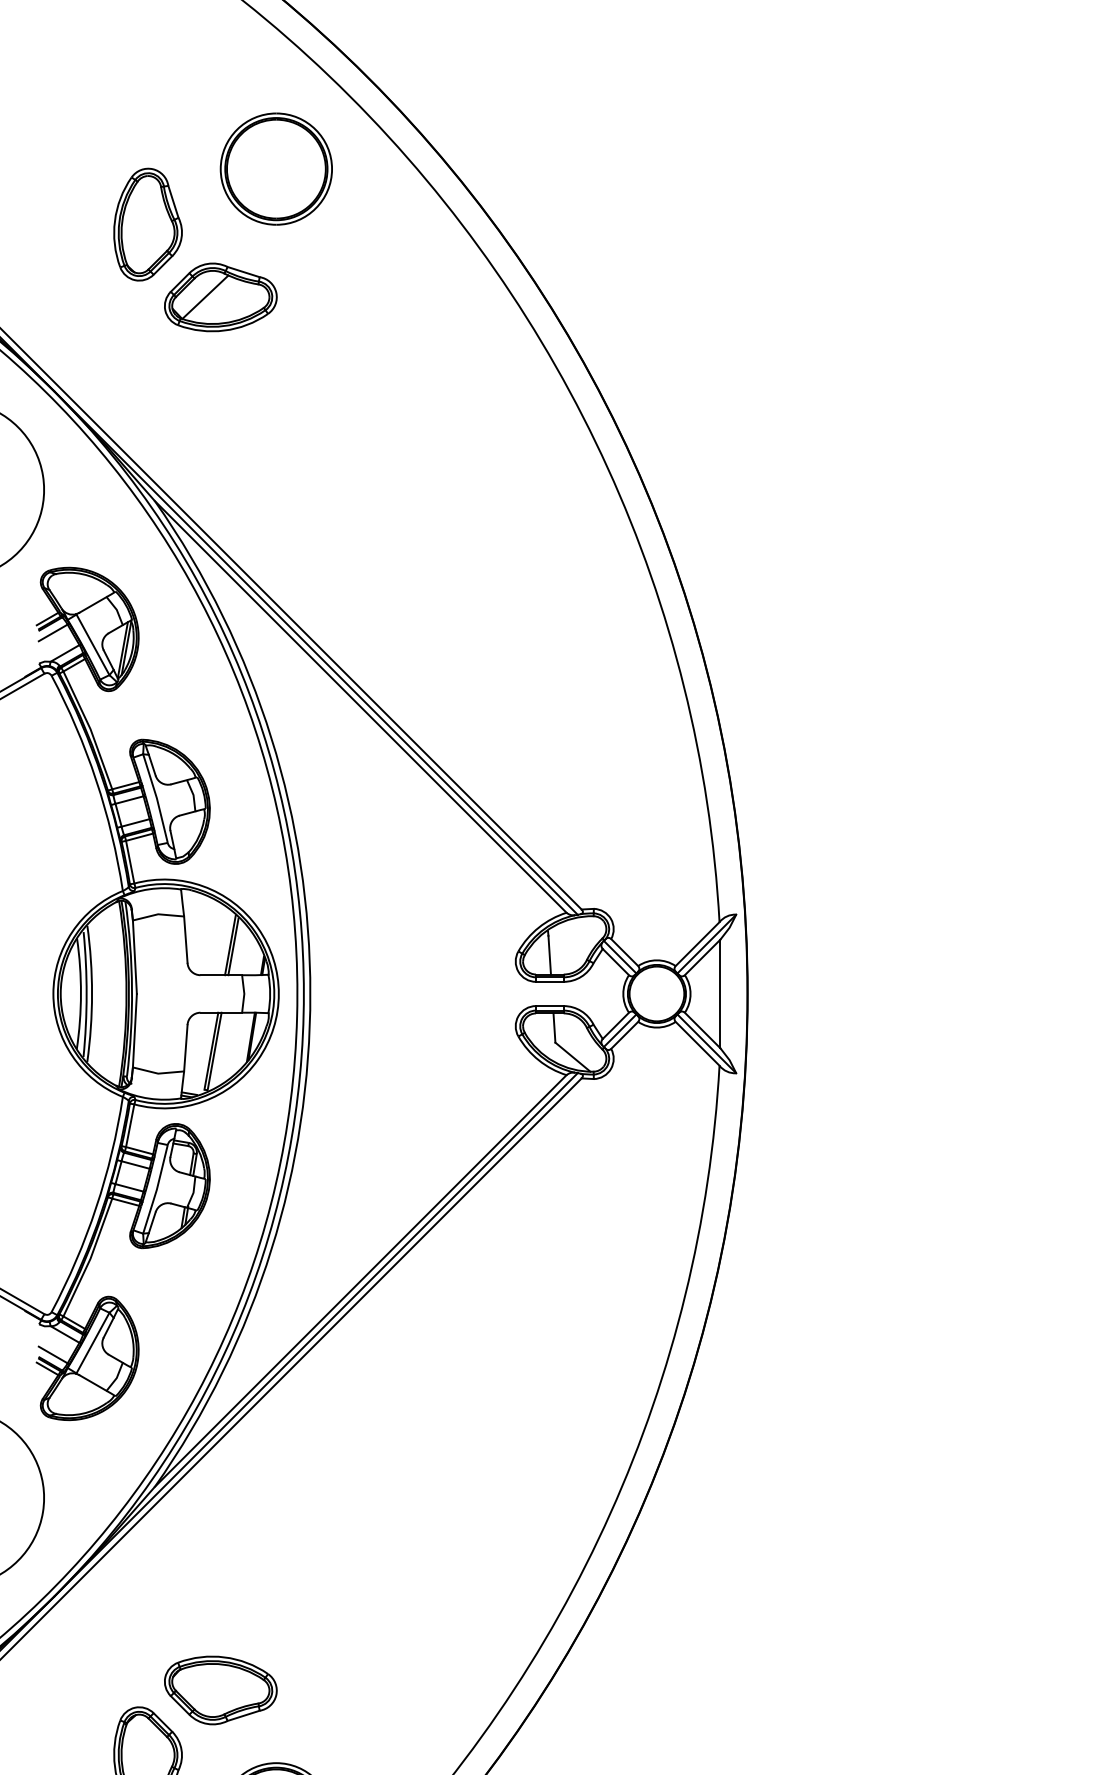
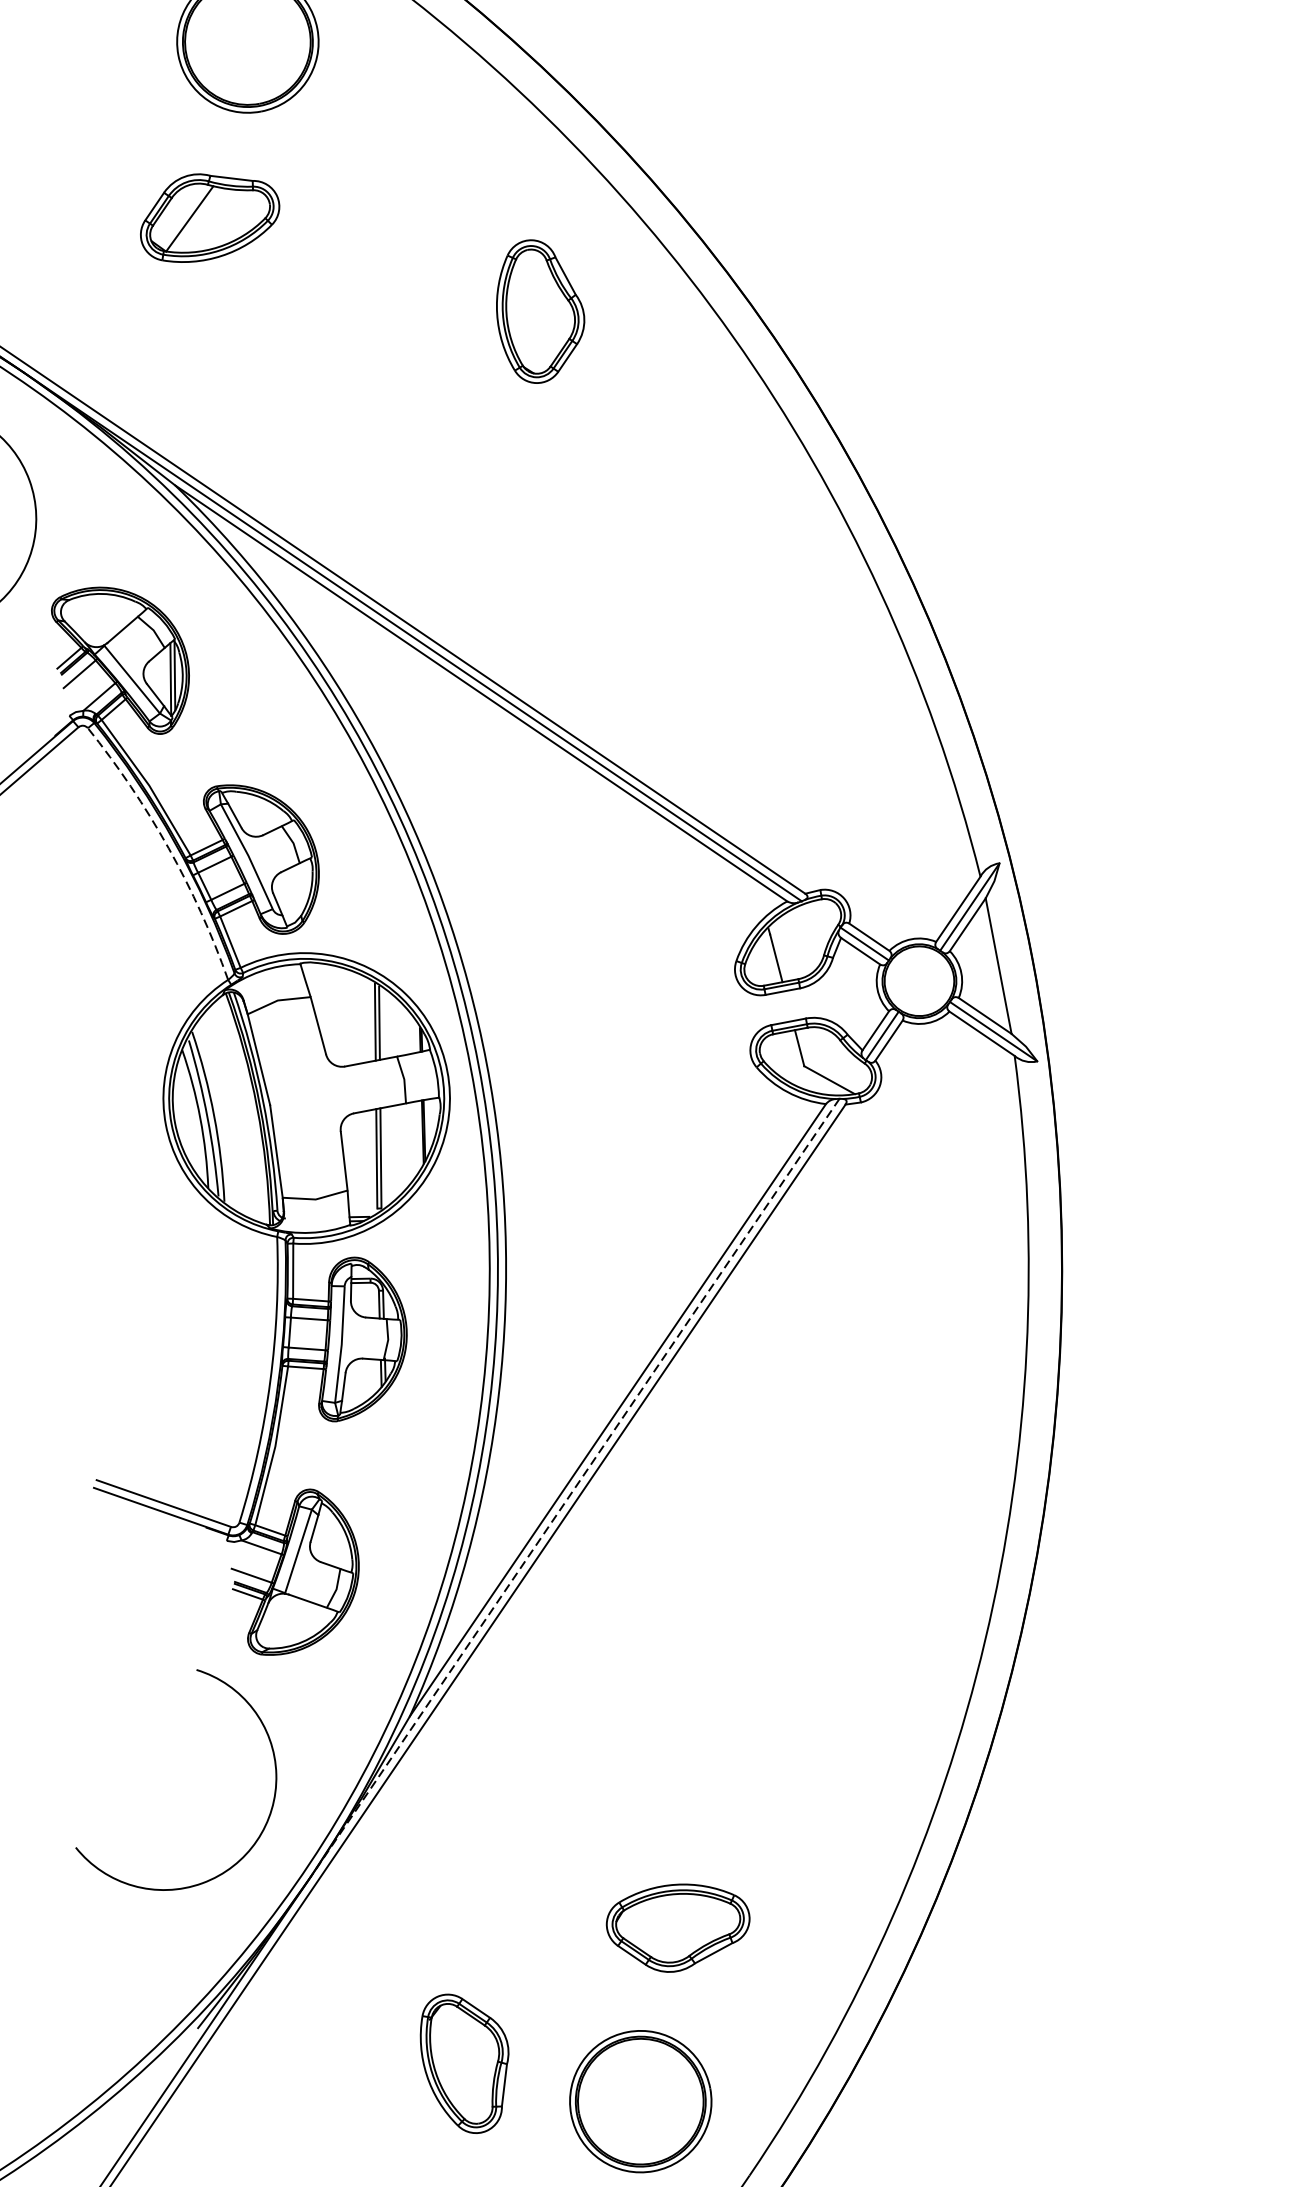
part: (147, 224) -> (538, 310), moved
arc: (96, 780) -> (168, 848), solid -> dashed
line: (315, 1335) -> (574, 1488), solid -> dashed
part: (220, 1690) -> (678, 1927), moved

